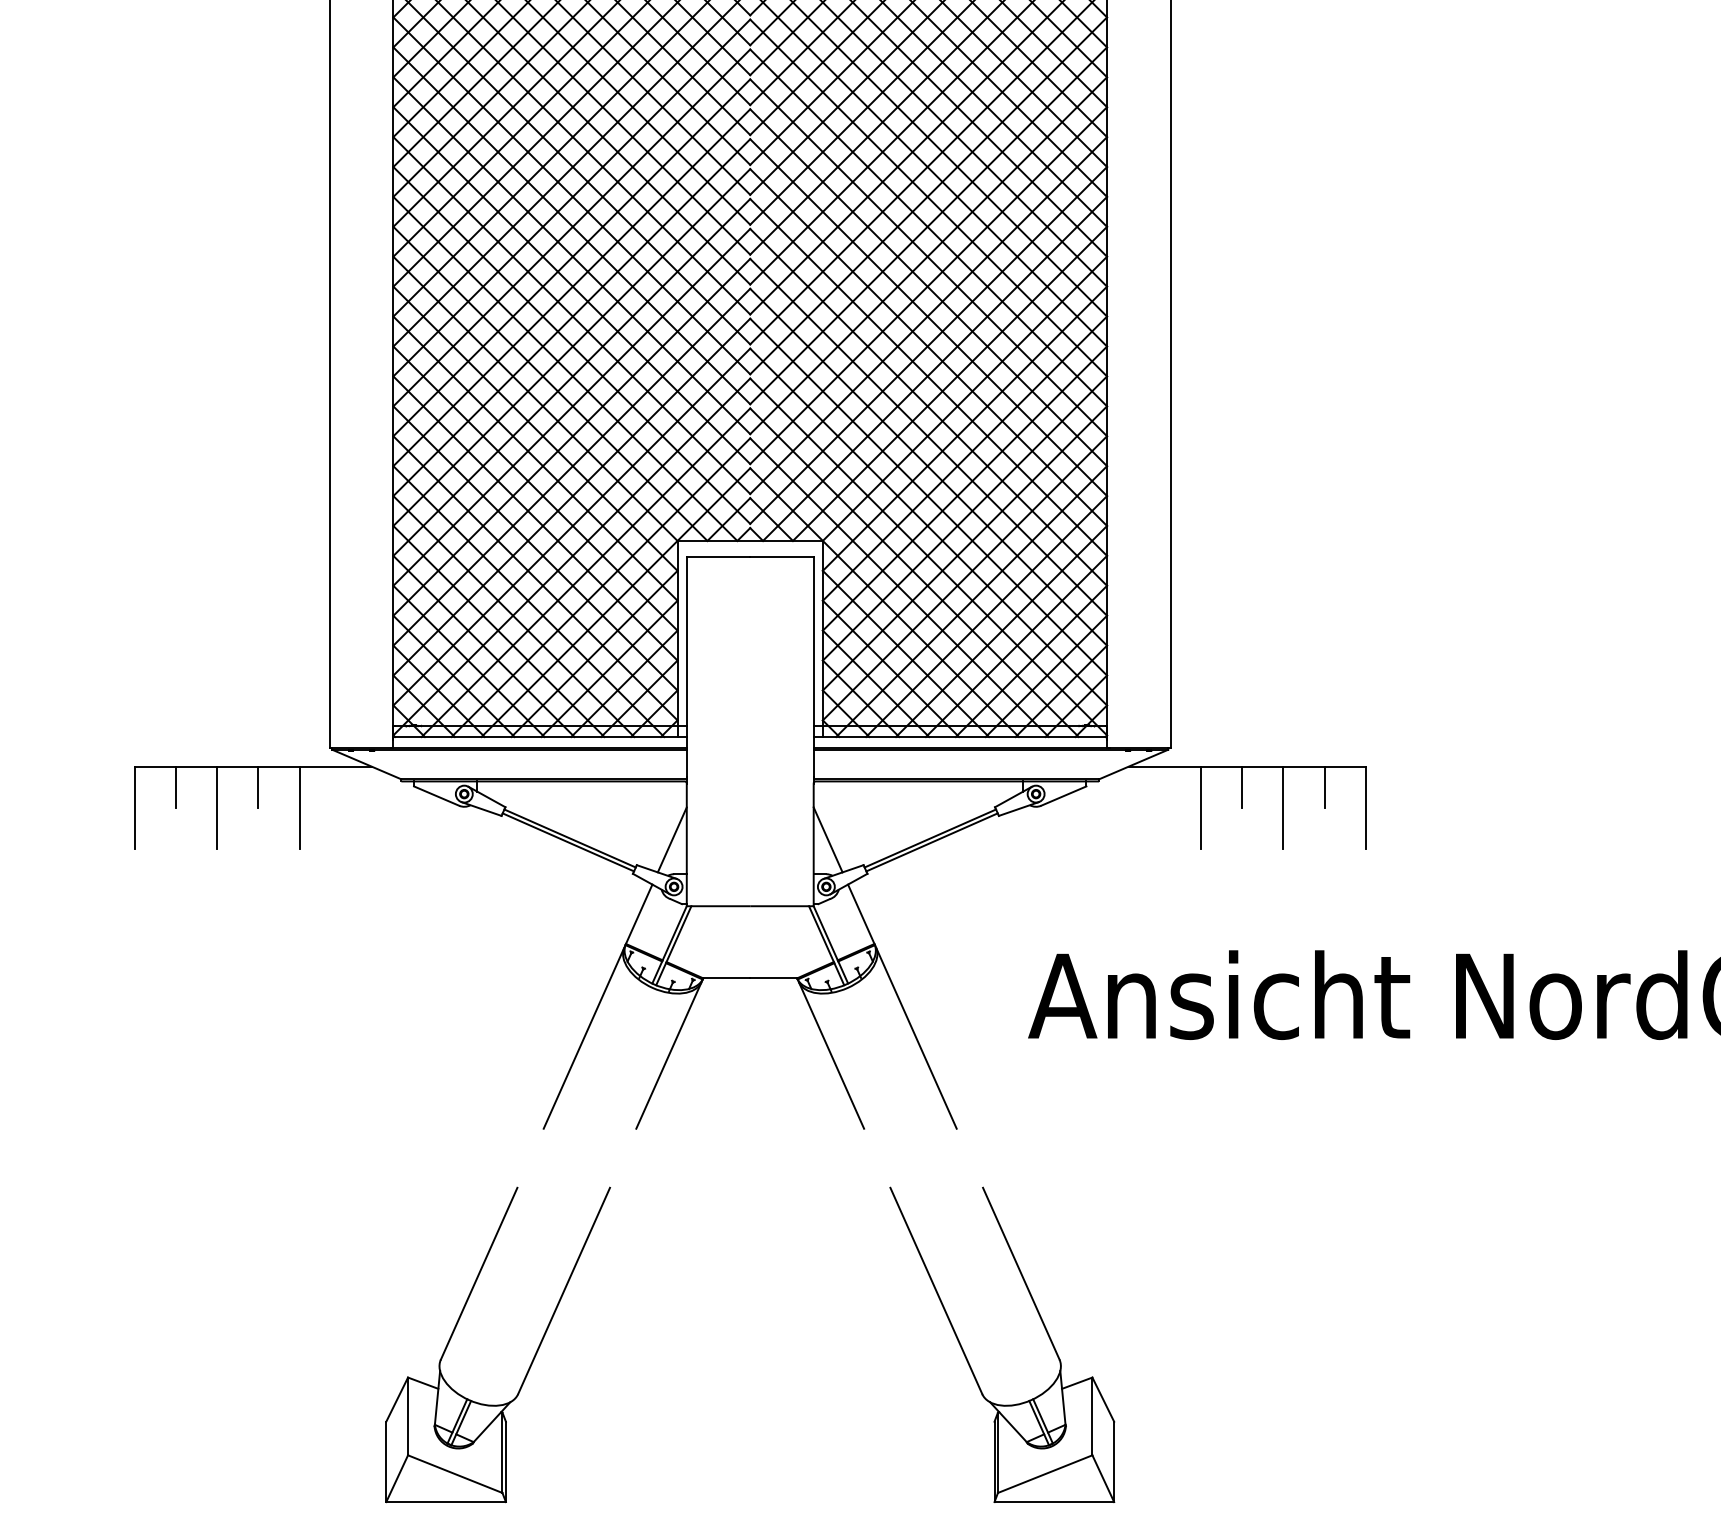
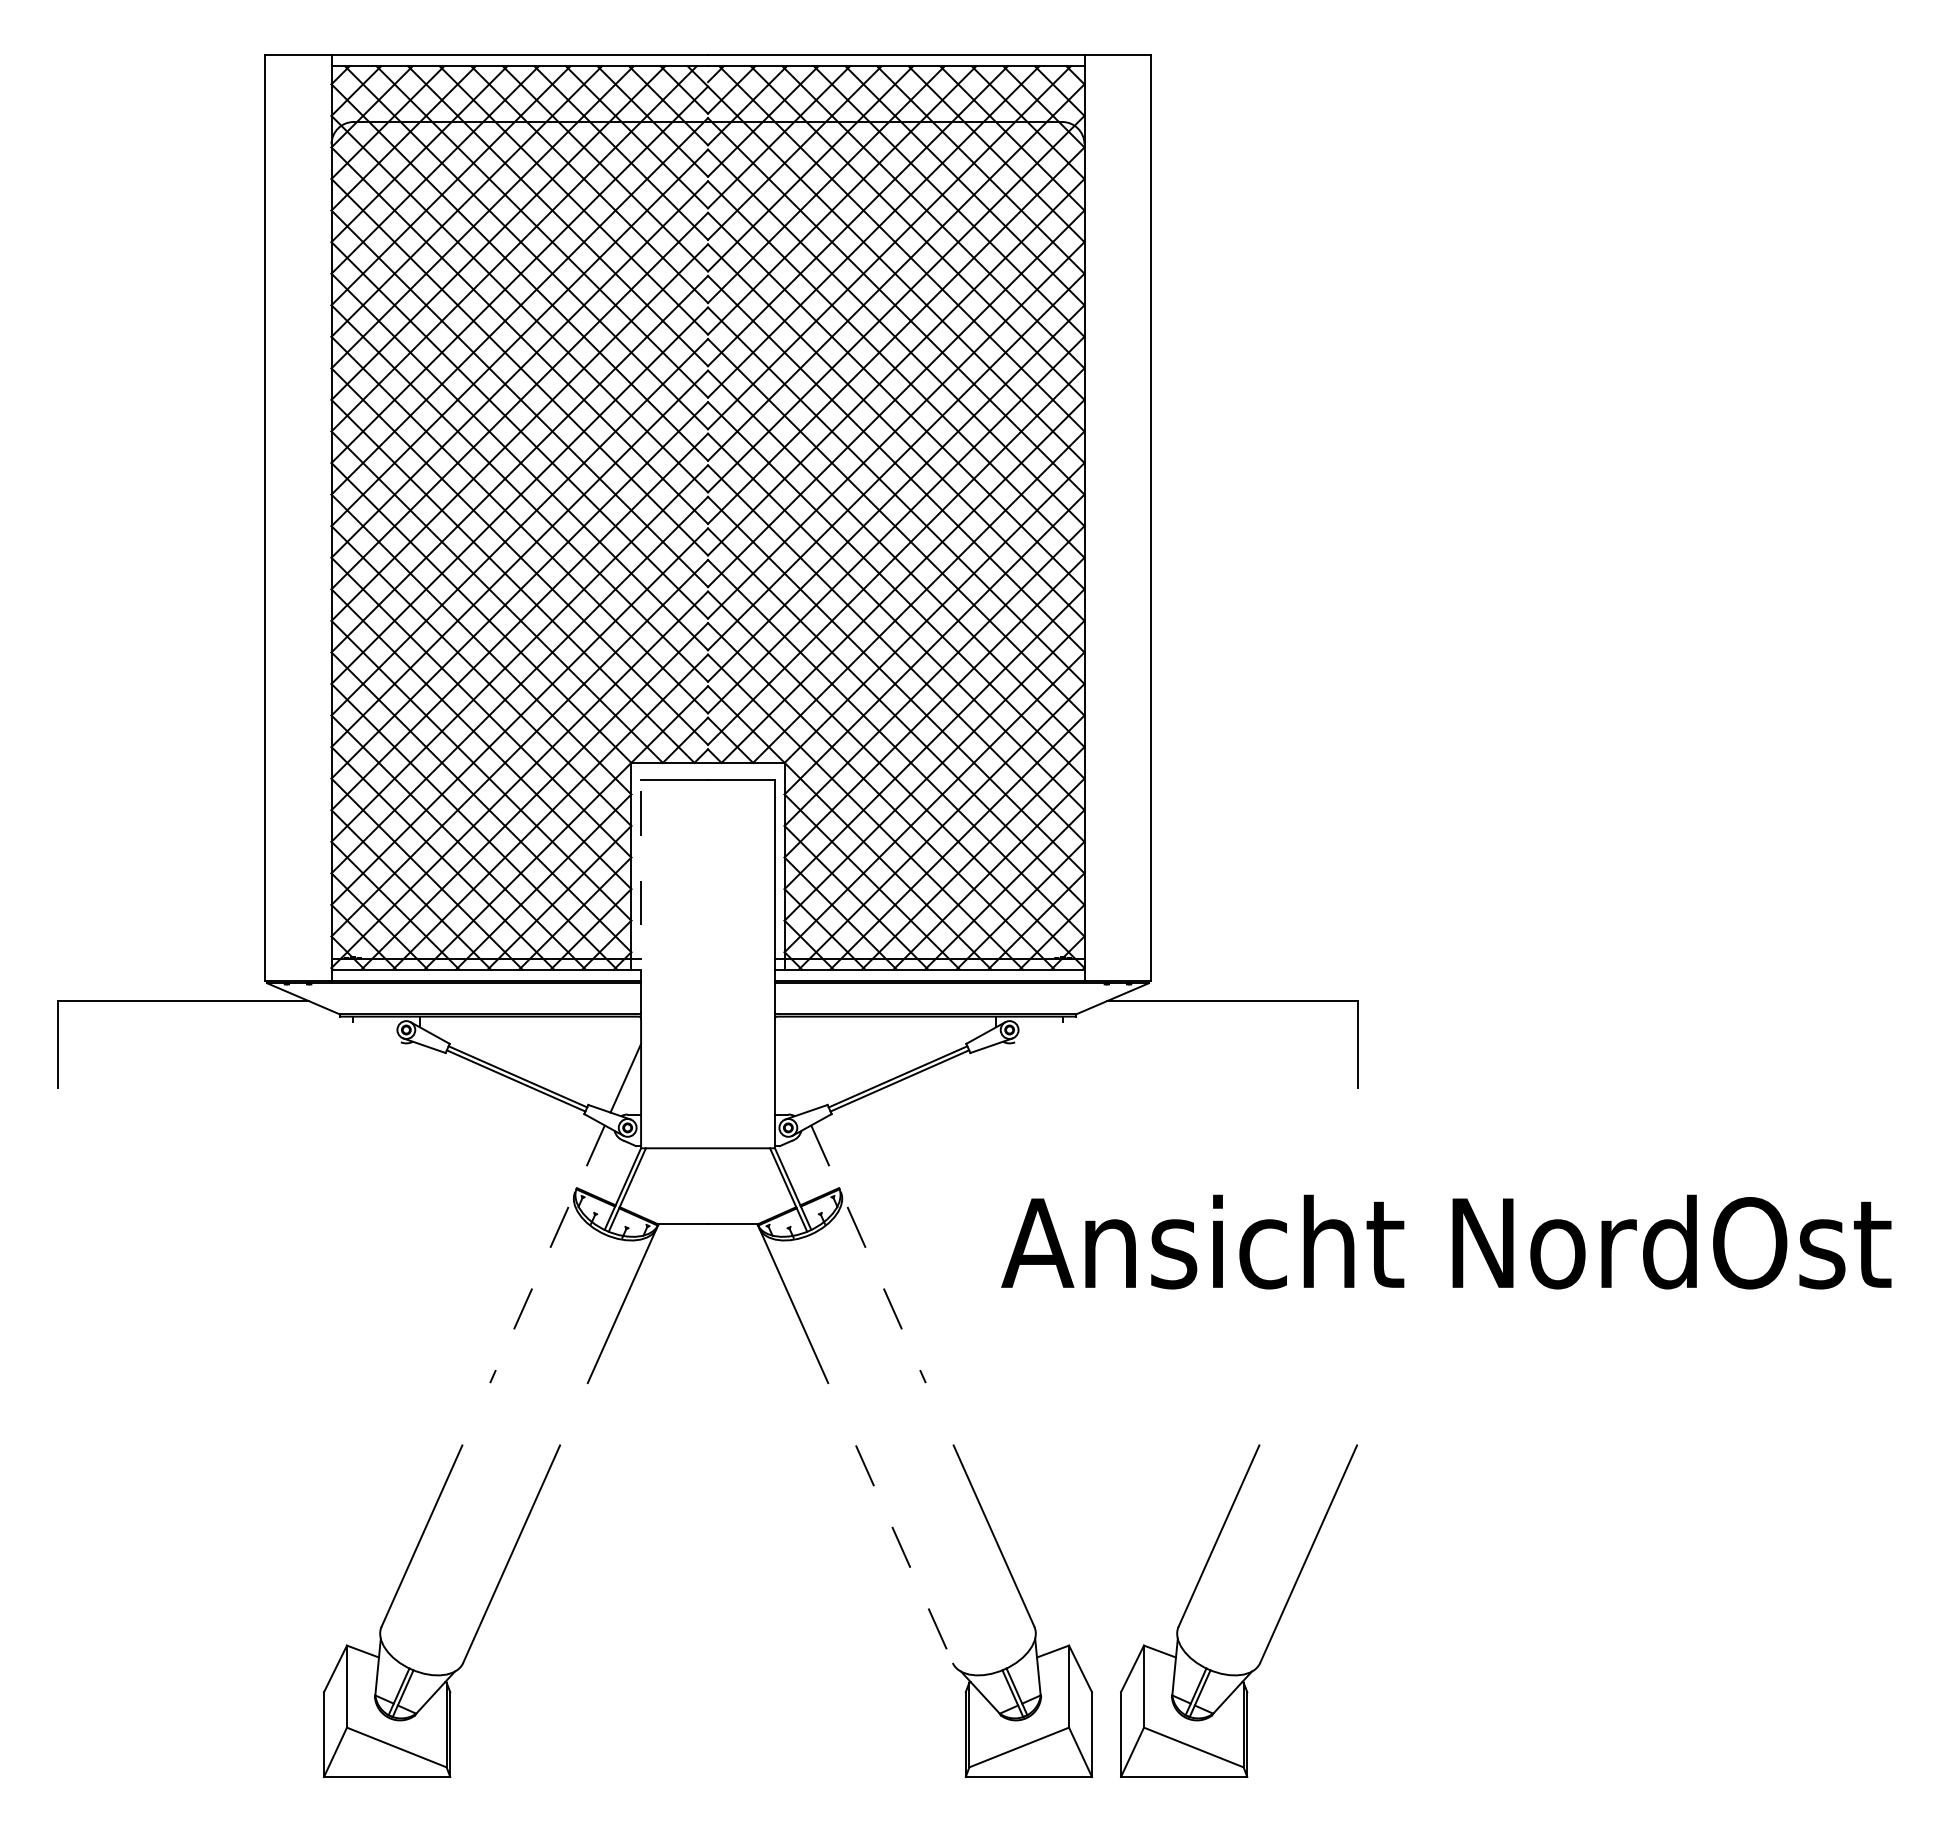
line: (687, 667) -> (641, 896), solid -> dashed
line: (176, 786) -> (102, 1022), removed
line: (258, 786) -> (189, 1022), removed
line: (1241, 786) -> (1226, 1022), removed
line: (1325, 786) -> (1314, 1022), removed
line: (436, 795) -> (376, 1031), removed
line: (1063, 795) -> (1038, 1031), removed
line: (217, 807) -> (145, 1044), removed
line: (299, 807) -> (232, 1044), removed
line: (1200, 807) -> (1183, 1044), removed
line: (1283, 807) -> (1270, 1044), removed
line: (827, 840) -> (789, 1078), removed
line: (598, 1006) -> (547, 1254), solid -> dashed
line: (902, 1006) -> (868, 1254), solid -> dashed
line: (936, 1291) -> (904, 1554), solid -> dashed
part: (1288, 1358) -> (1275, 1625), added

